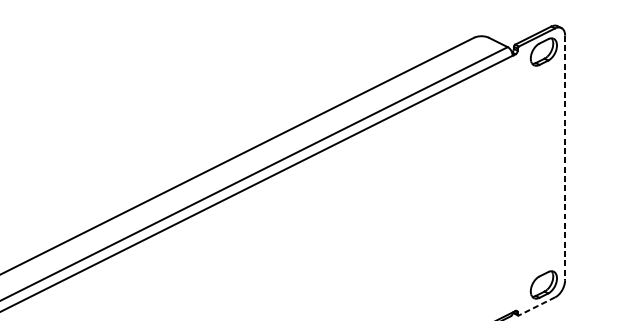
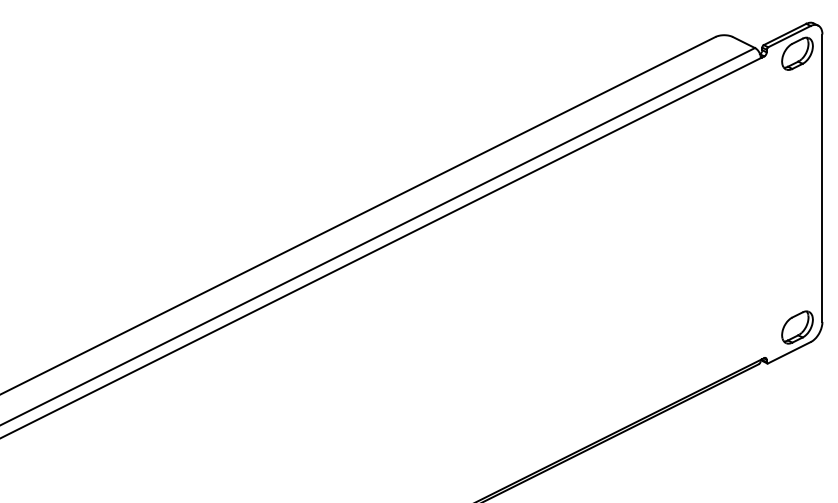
line: (565, 158) -> (822, 178), dashed -> solid
line: (537, 306) -> (789, 352), dashed -> solid

